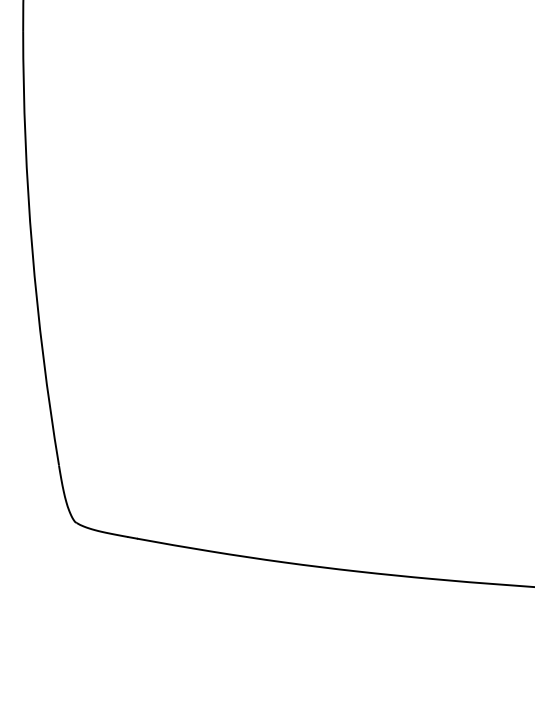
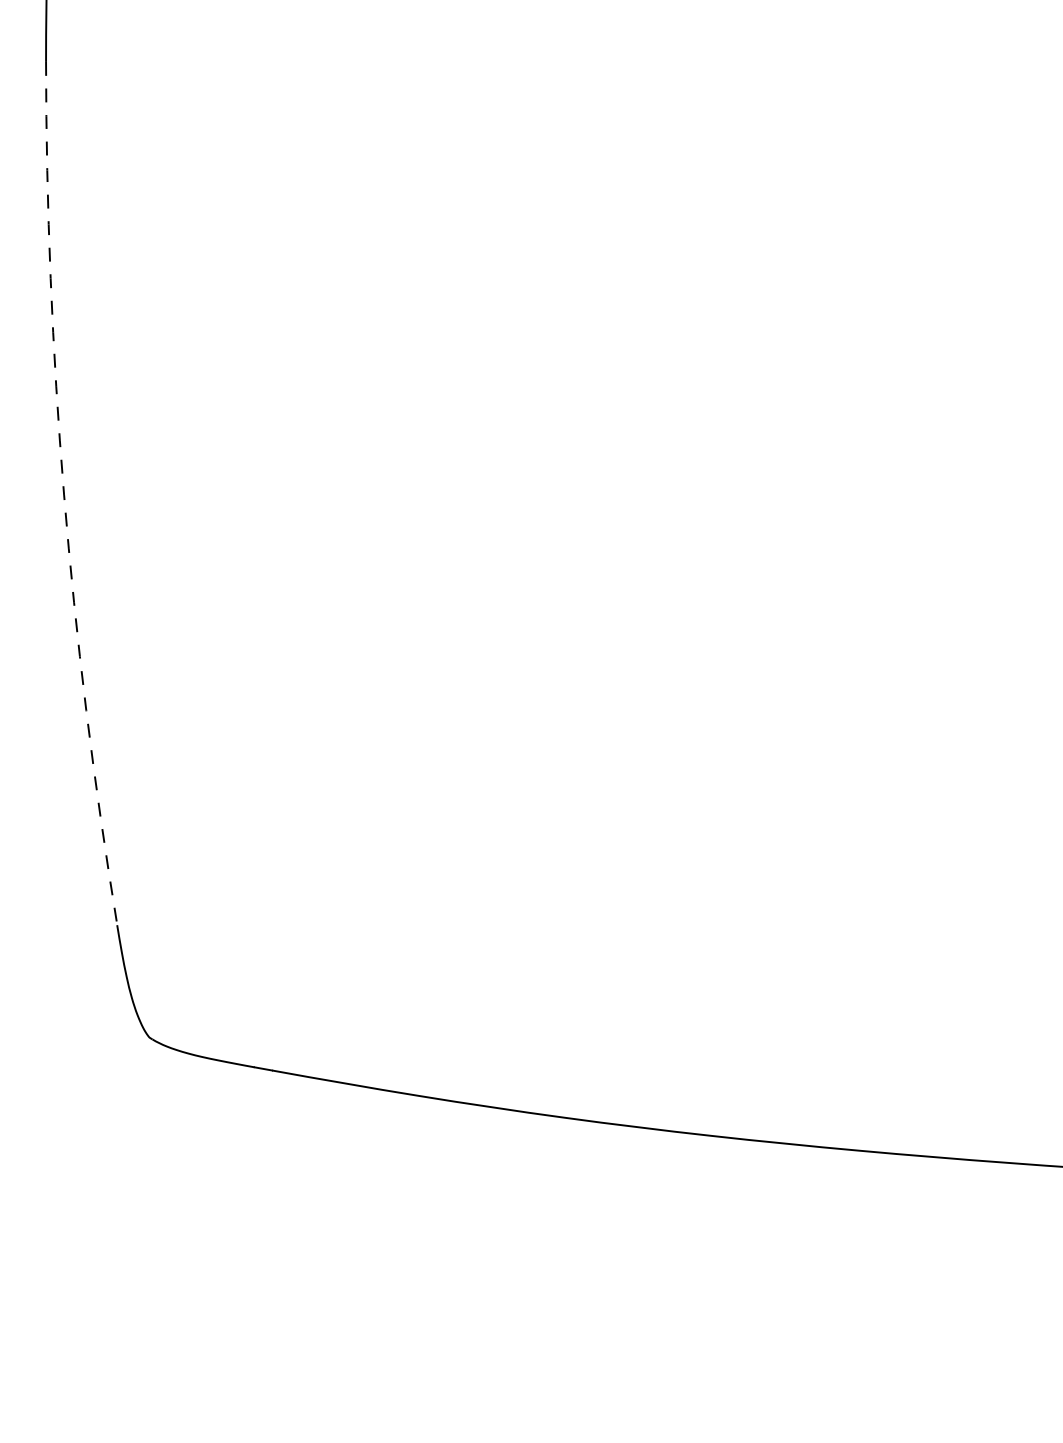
arc: (32, 249) -> (64, 495), solid -> dashed

